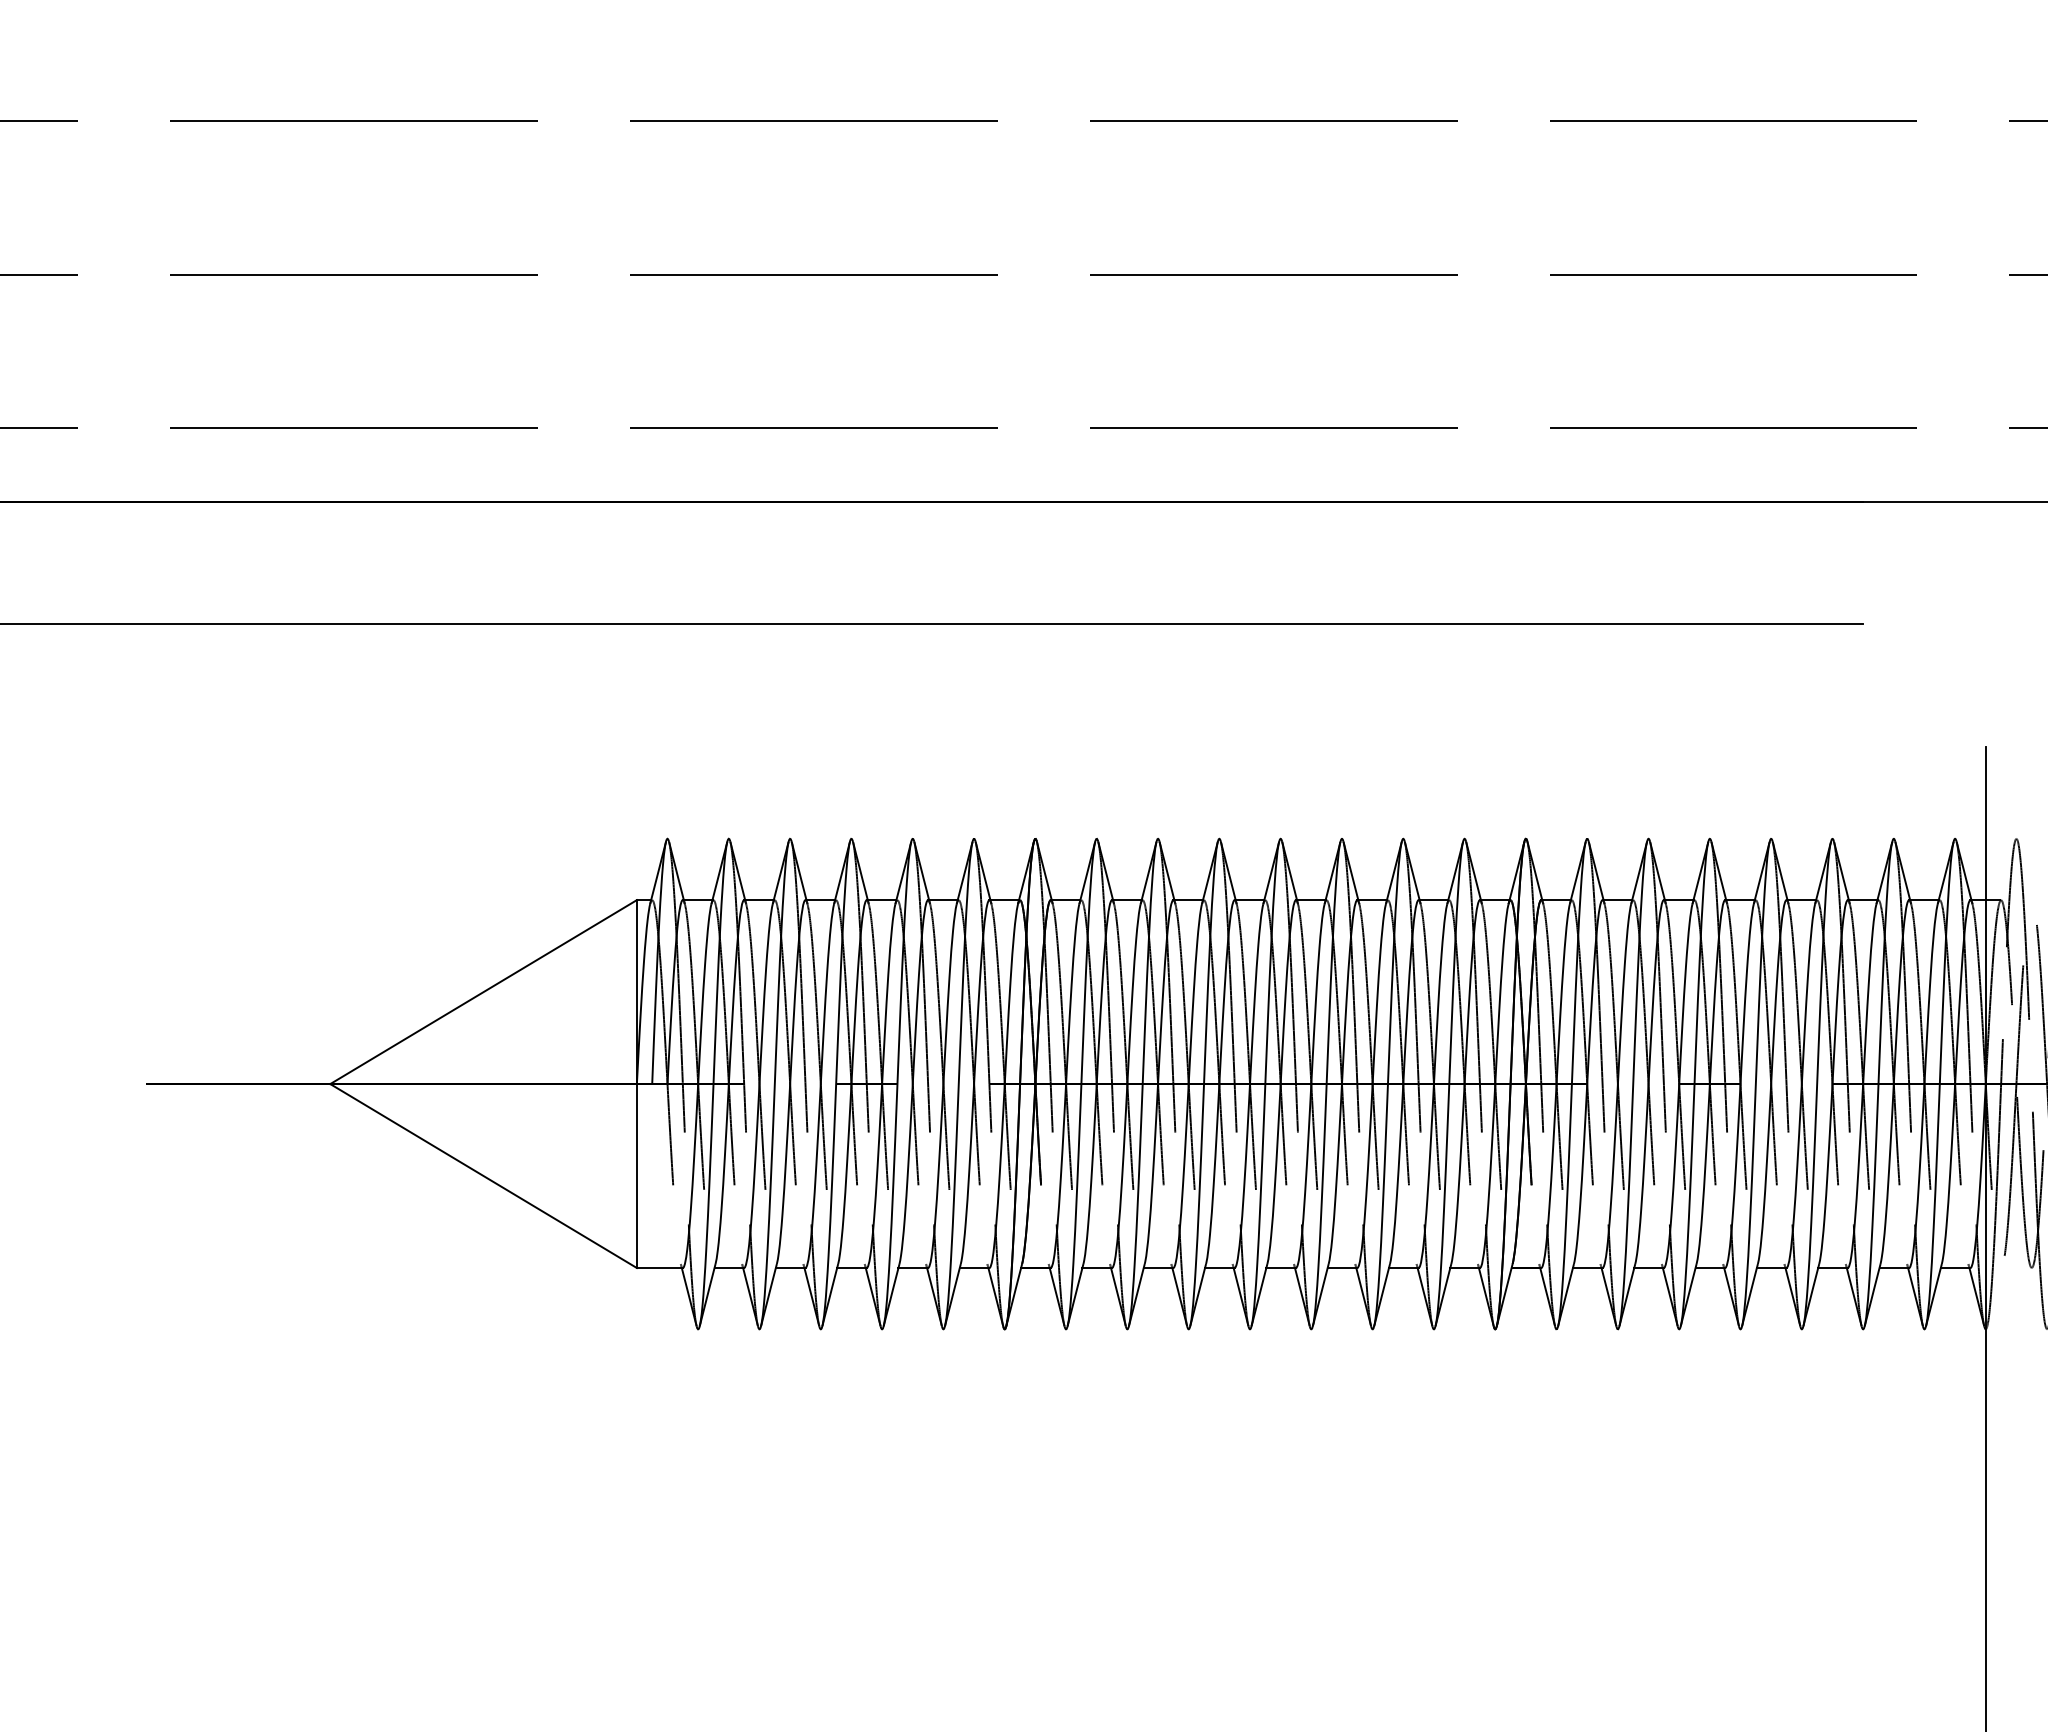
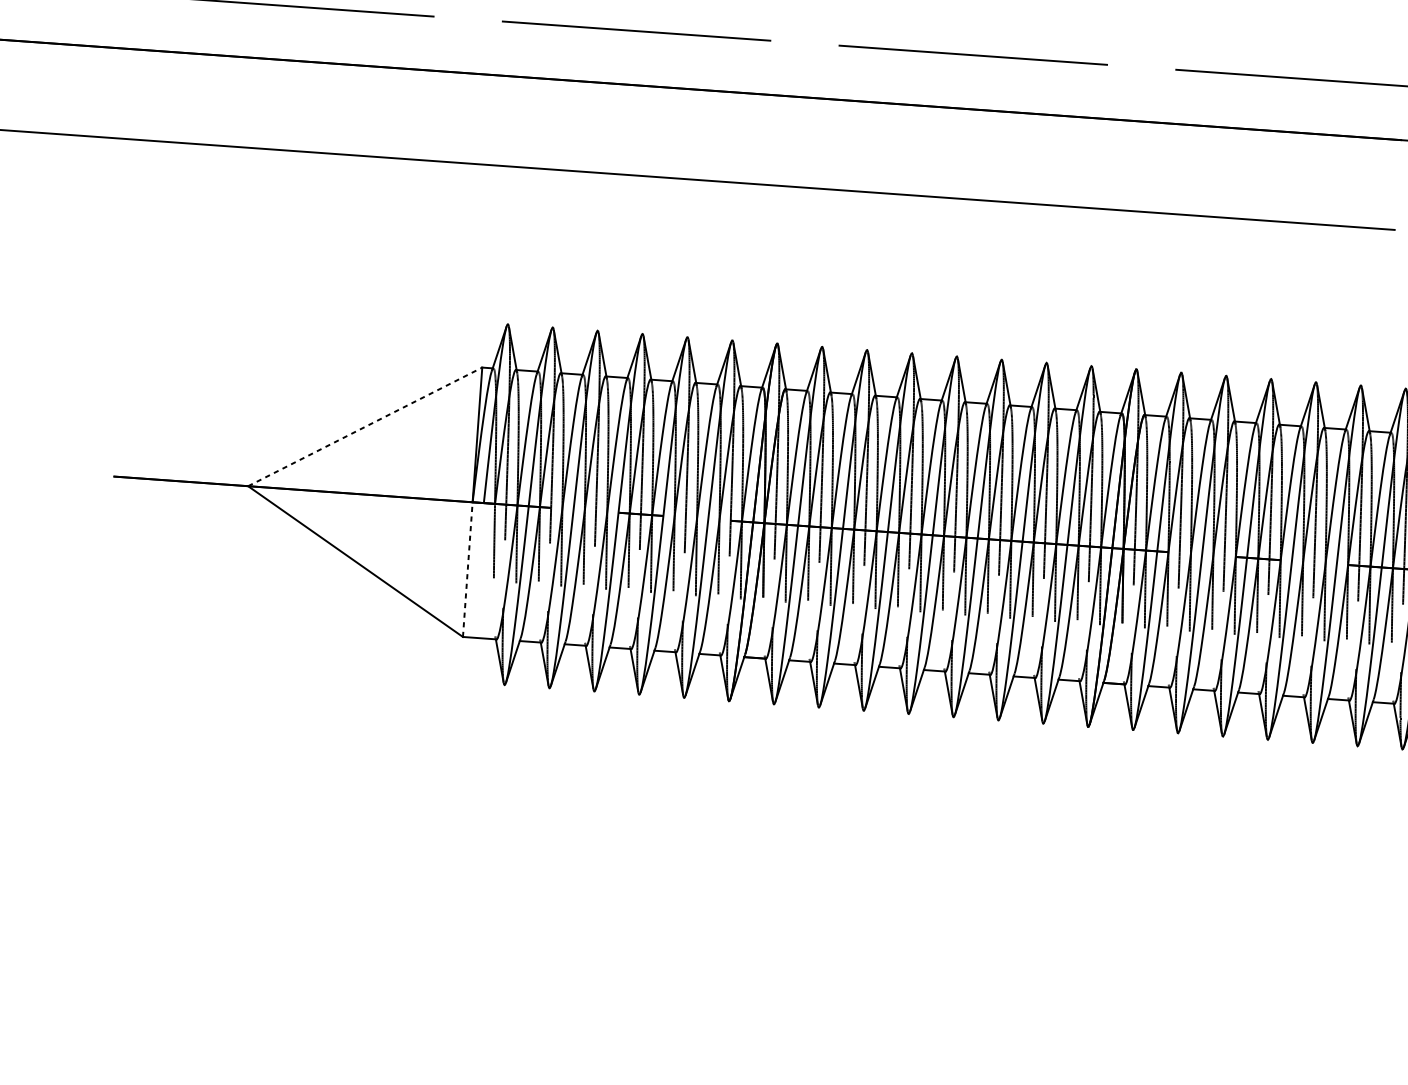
line: (483, 992) -> (365, 427), solid -> dashed
line: (636, 1176) -> (467, 569), solid -> dashed

